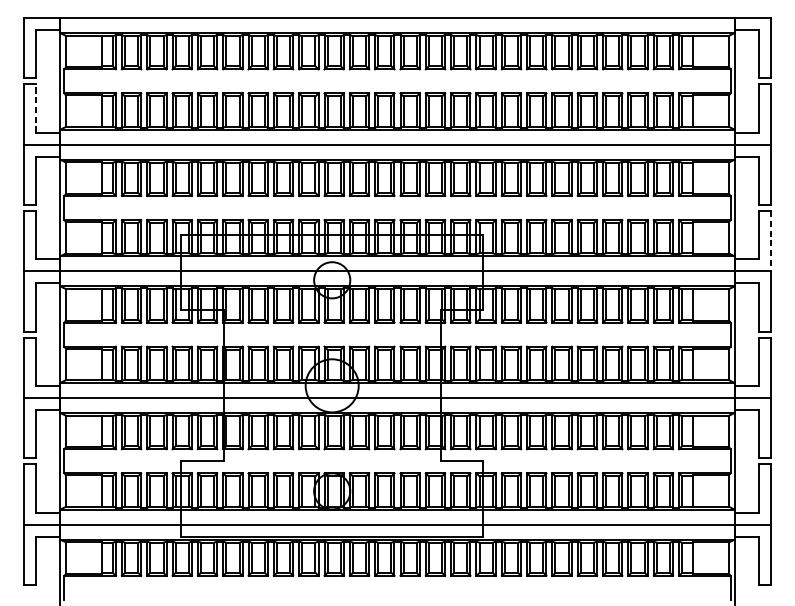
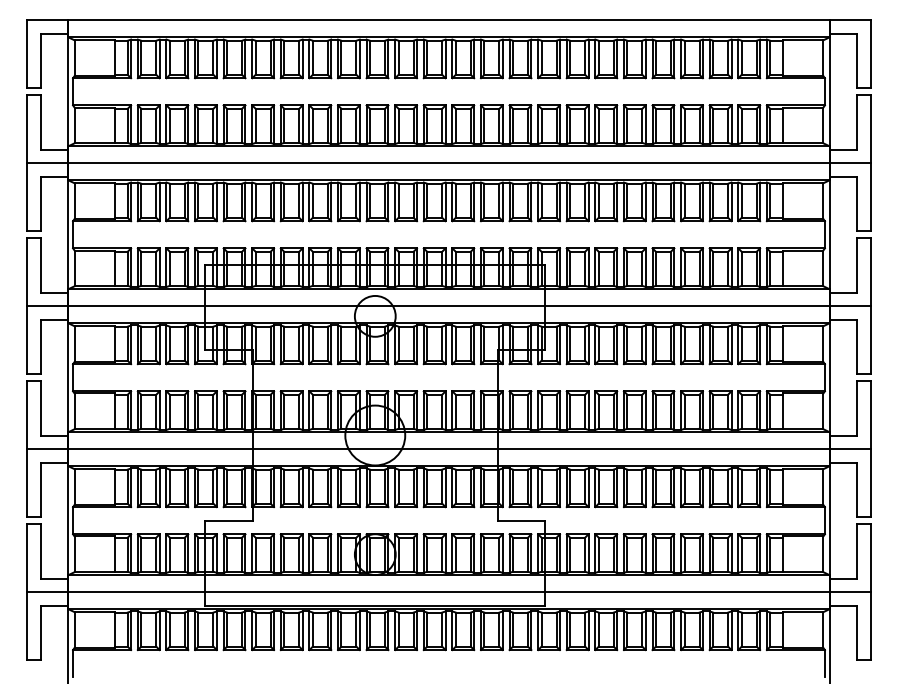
line: (35, 107) -> (40, 121), dashed -> solid
line: (771, 241) -> (871, 272), dashed -> solid

